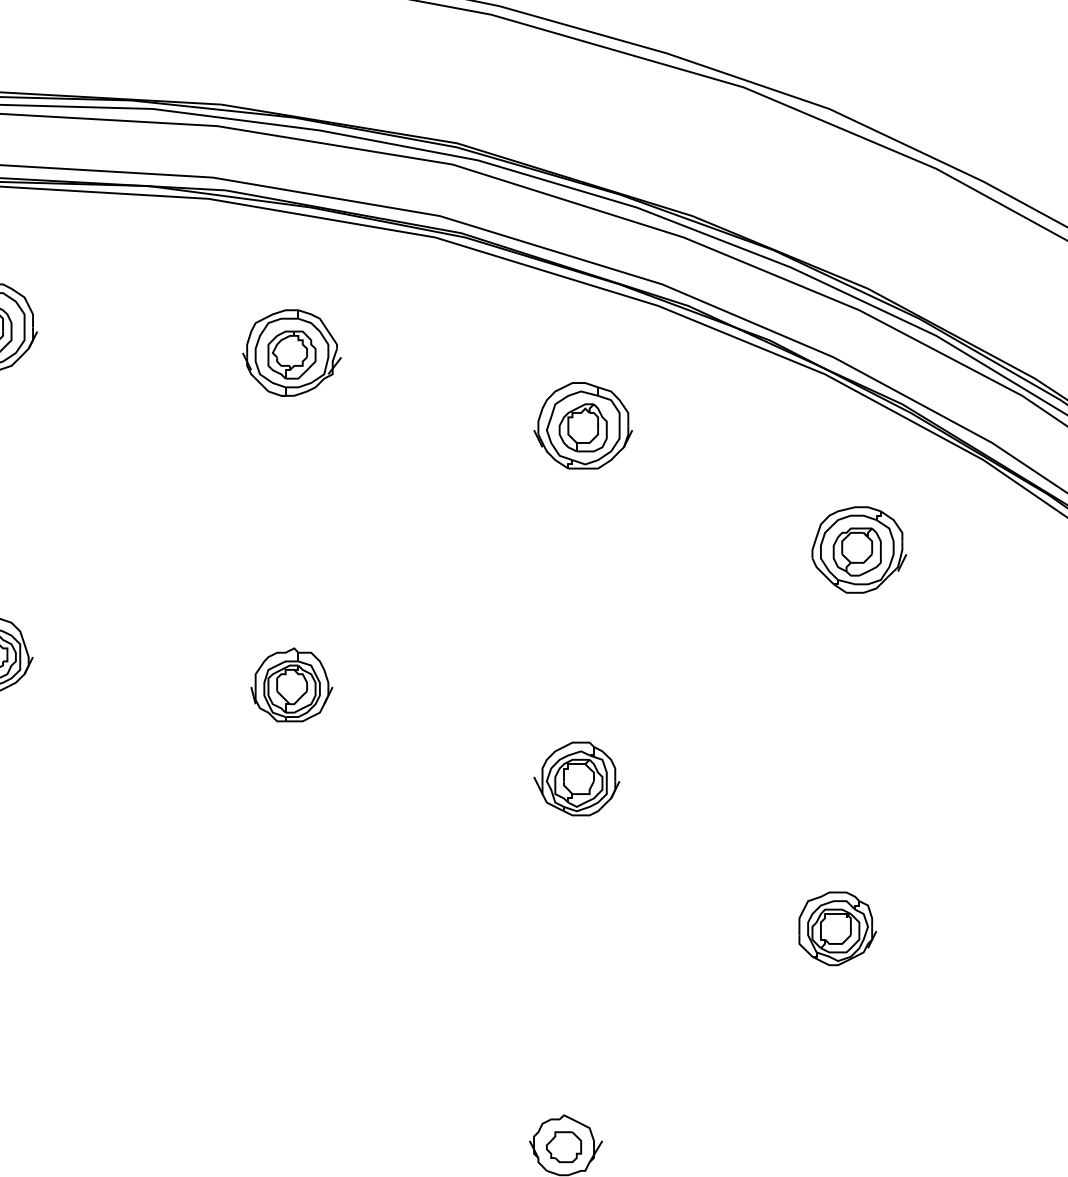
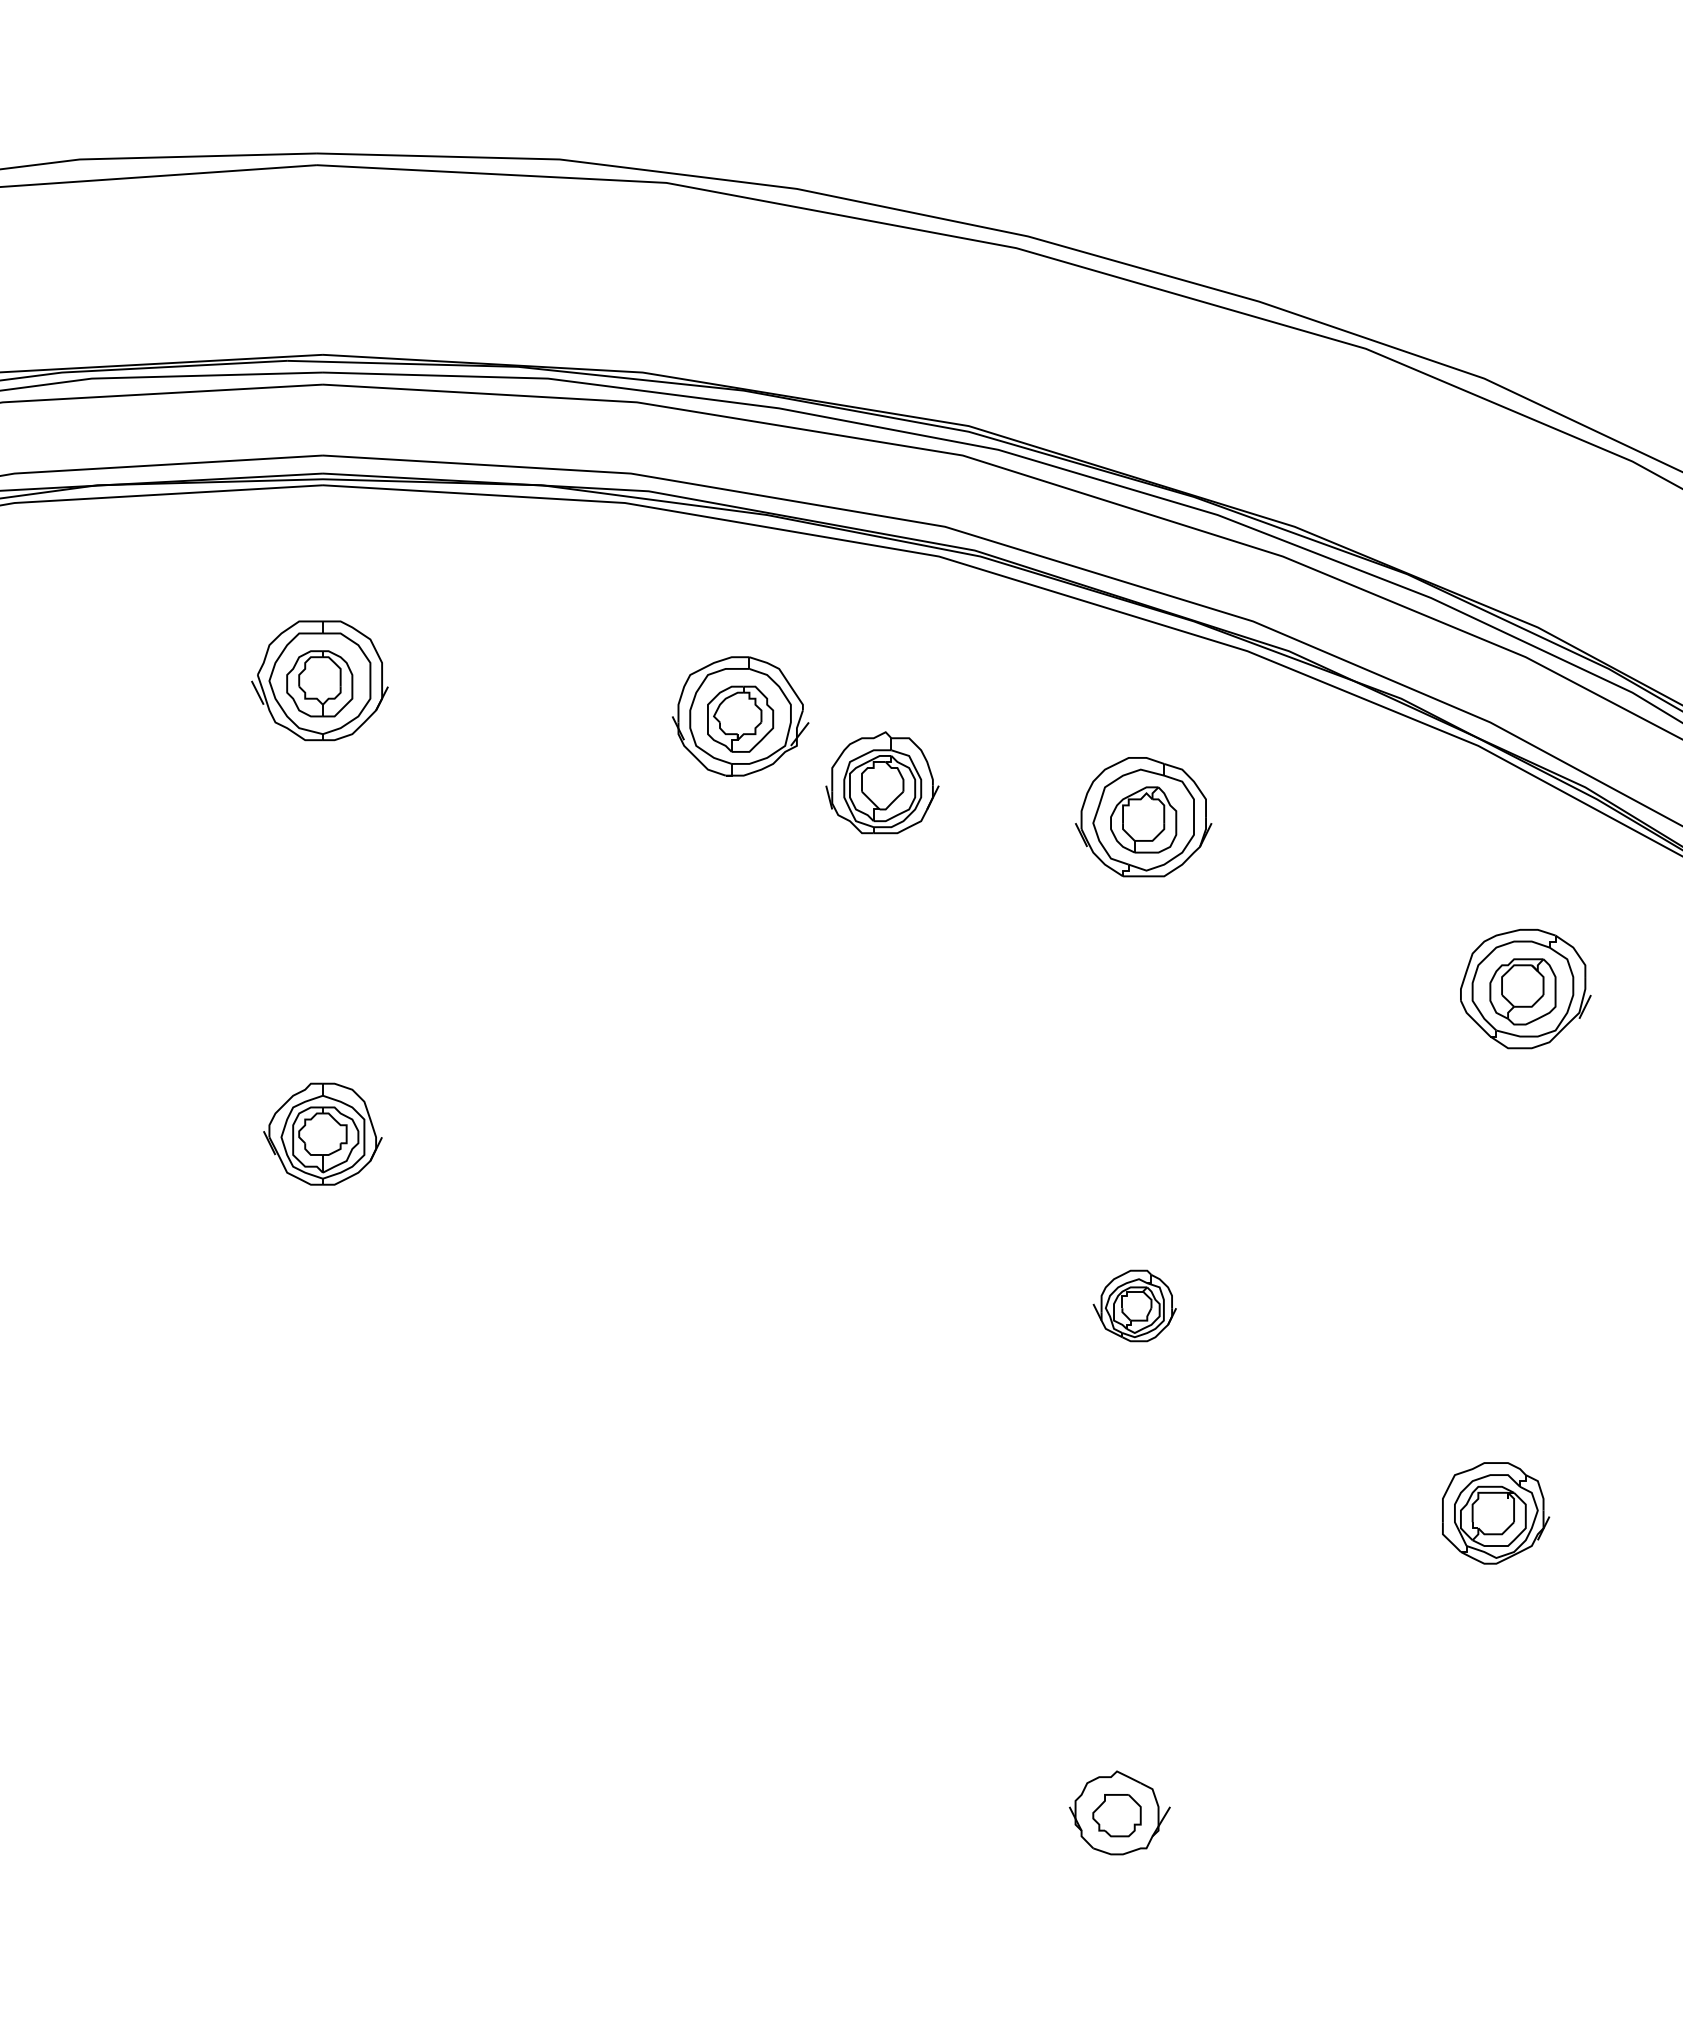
part: (291, 684) -> (882, 782), moved
part: (576, 778) -> (1134, 1305), size x0.7

